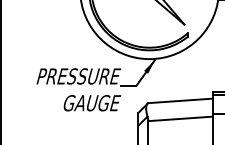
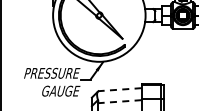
line: (179, 100) -> (119, 89), solid -> dashed
line: (179, 118) -> (119, 101), solid -> dashed

